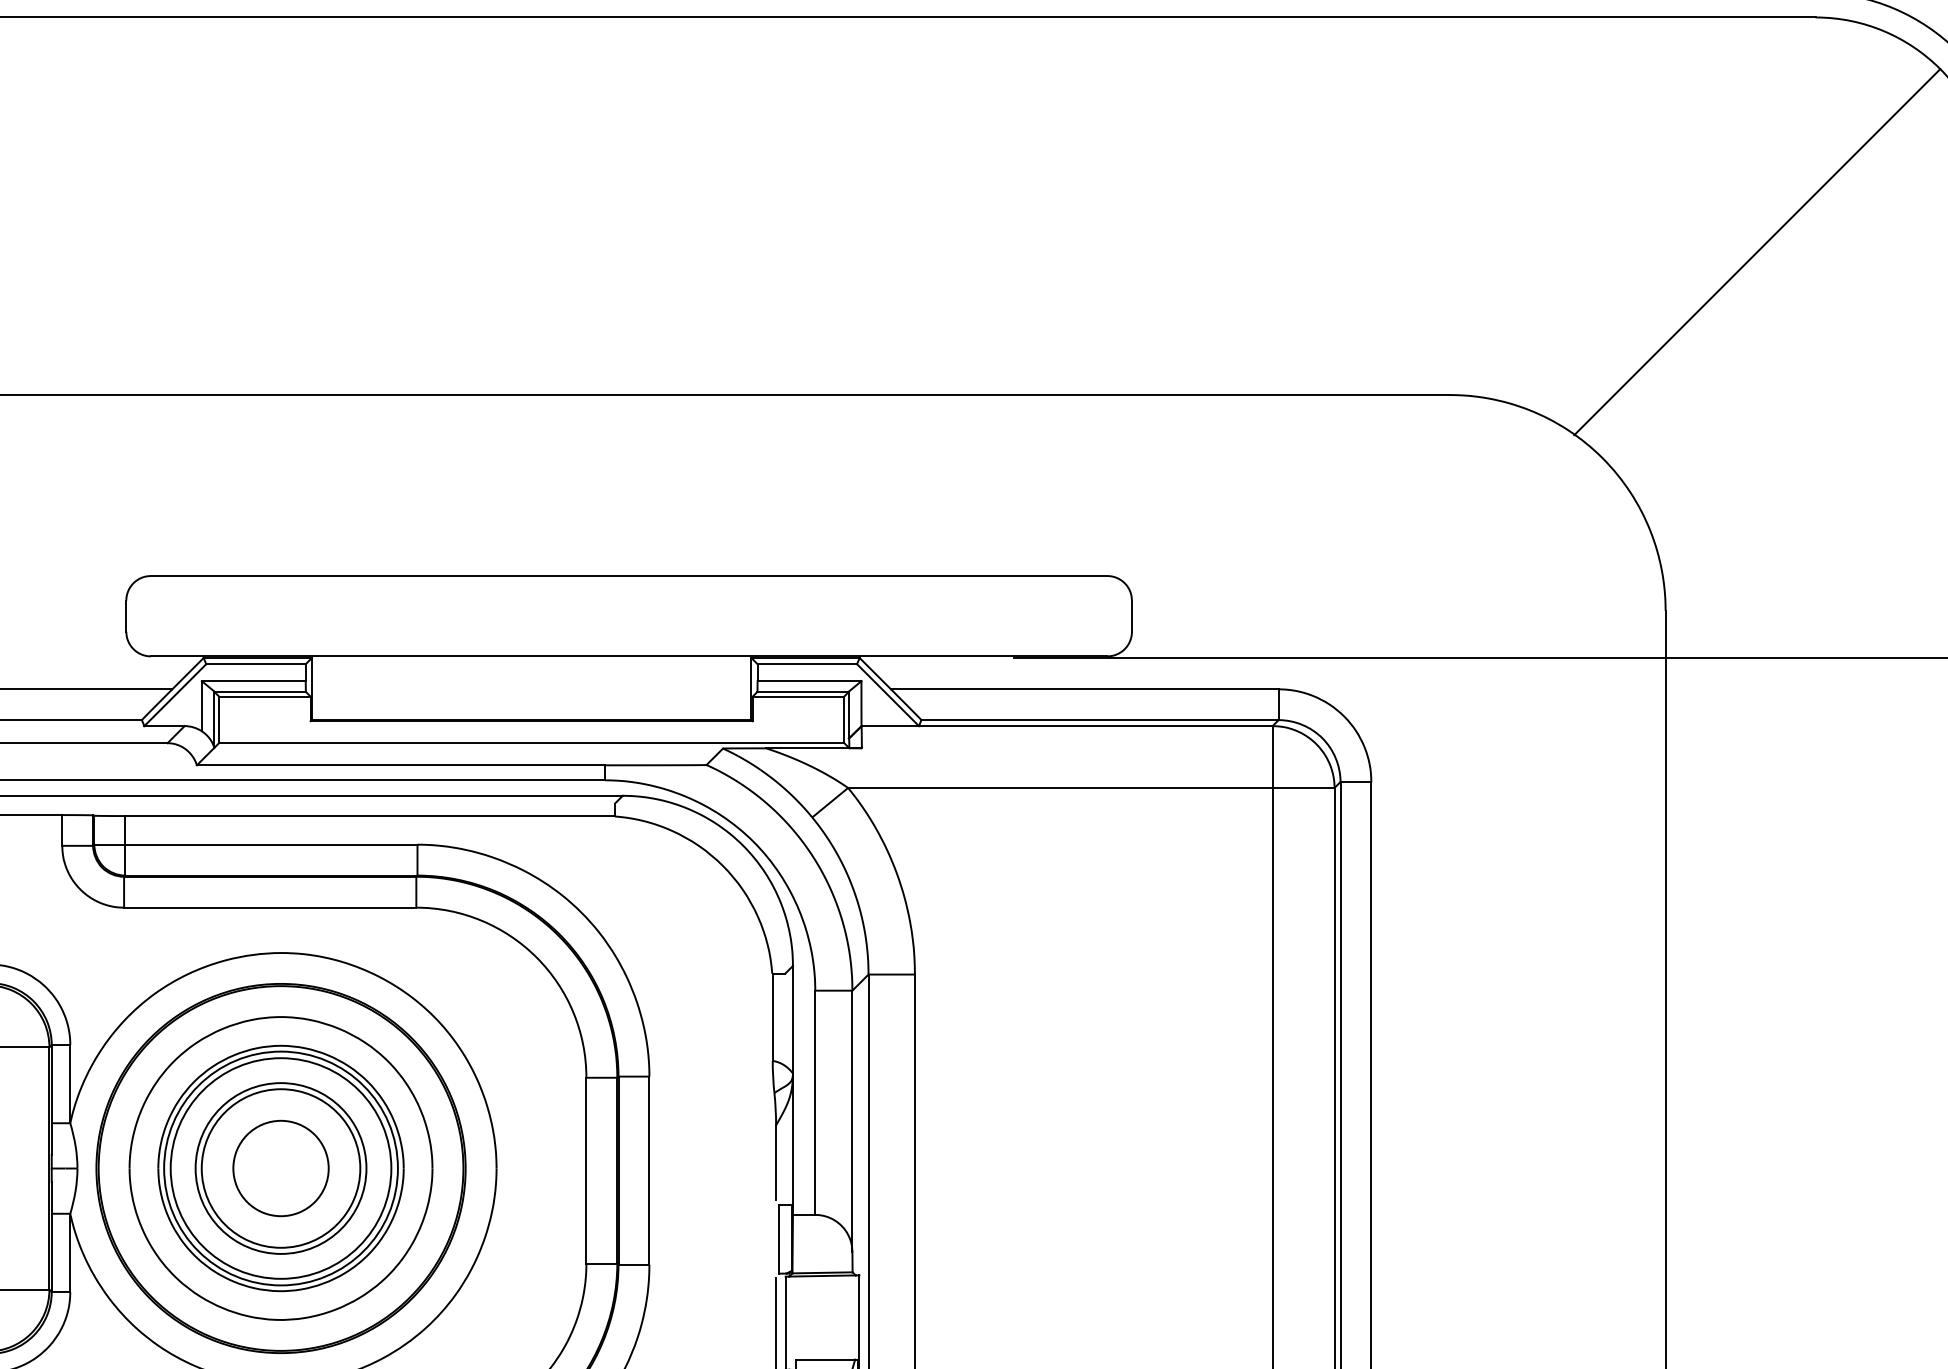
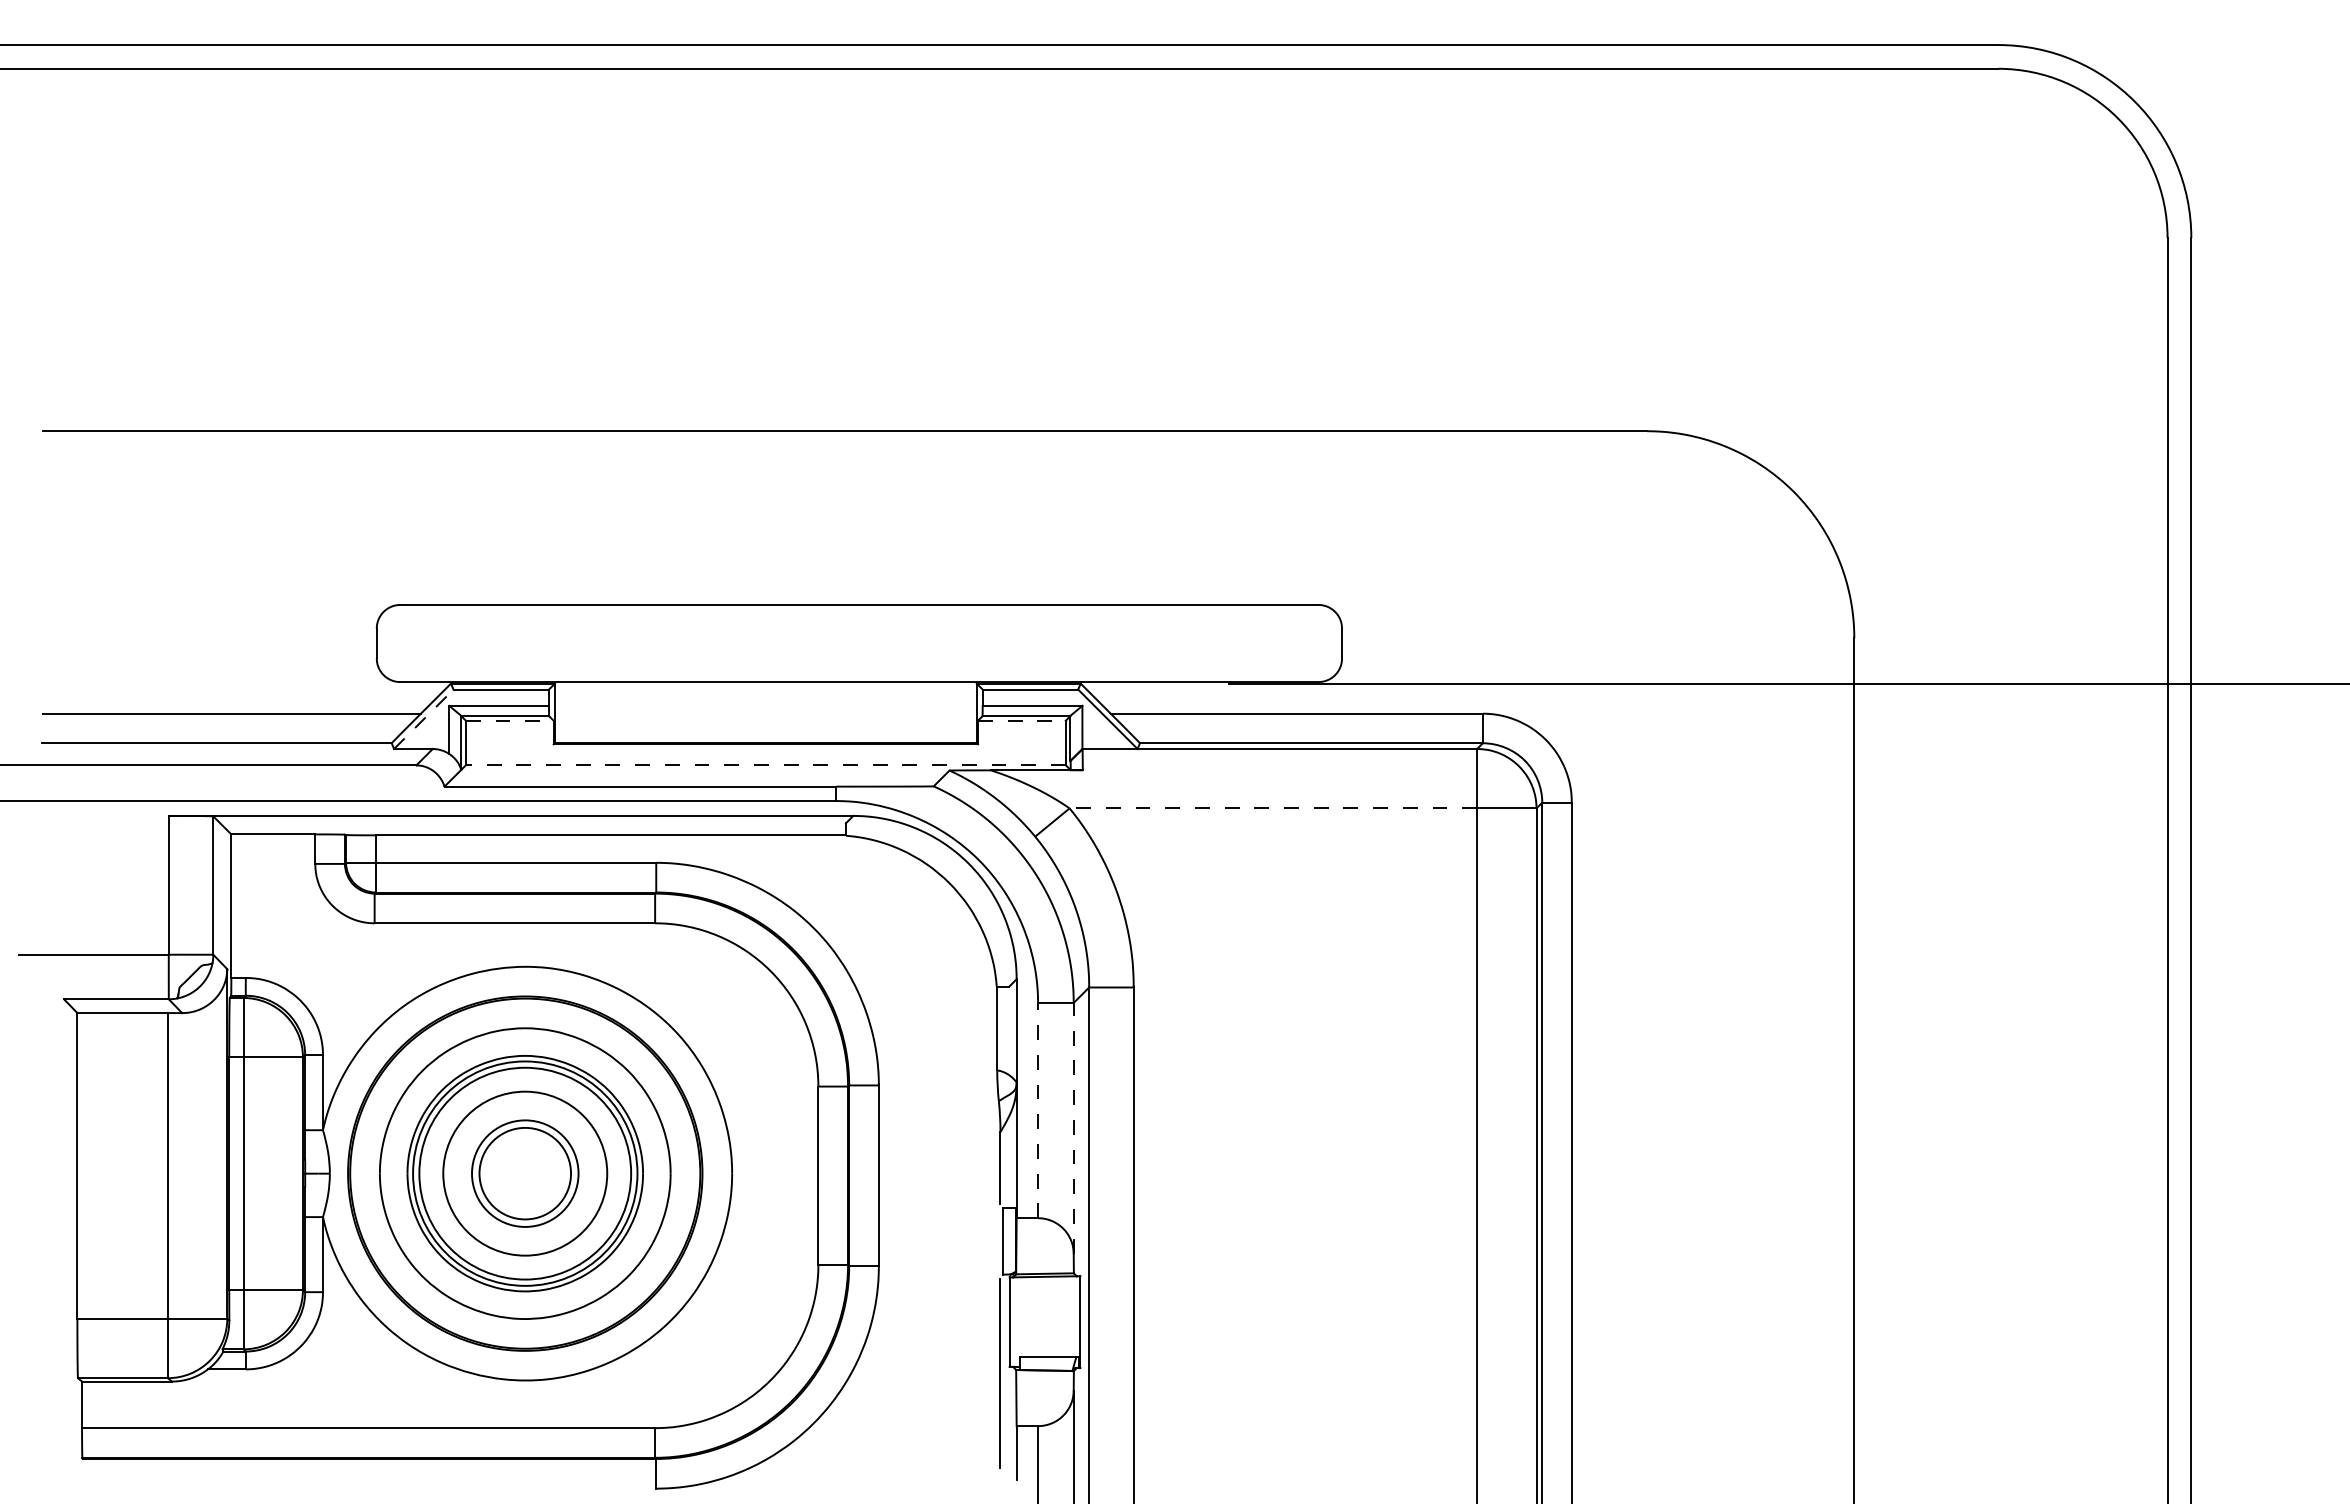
line: (1756, 251) -> (1941, 293), removed
line: (176, 694) -> (424, 718), solid -> dashed
line: (264, 696) -> (509, 720), solid -> dashed
line: (798, 696) -> (1021, 720), solid -> dashed
line: (531, 743) -> (765, 765), solid -> dashed
line: (1060, 788) -> (1273, 808), solid -> dashed
line: (815, 1102) -> (1038, 1110), solid -> dashed
line: (852, 1120) -> (1073, 1127), solid -> dashed
circle: (281, 1168) -> (525, 1173), size x0.7

